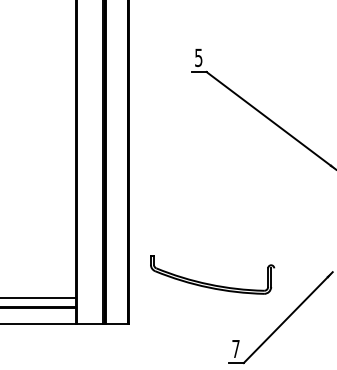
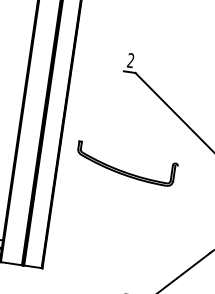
text: (198, 57) -> (130, 60), 5 -> 2
part: (210, 283) -> (124, 171), moved

